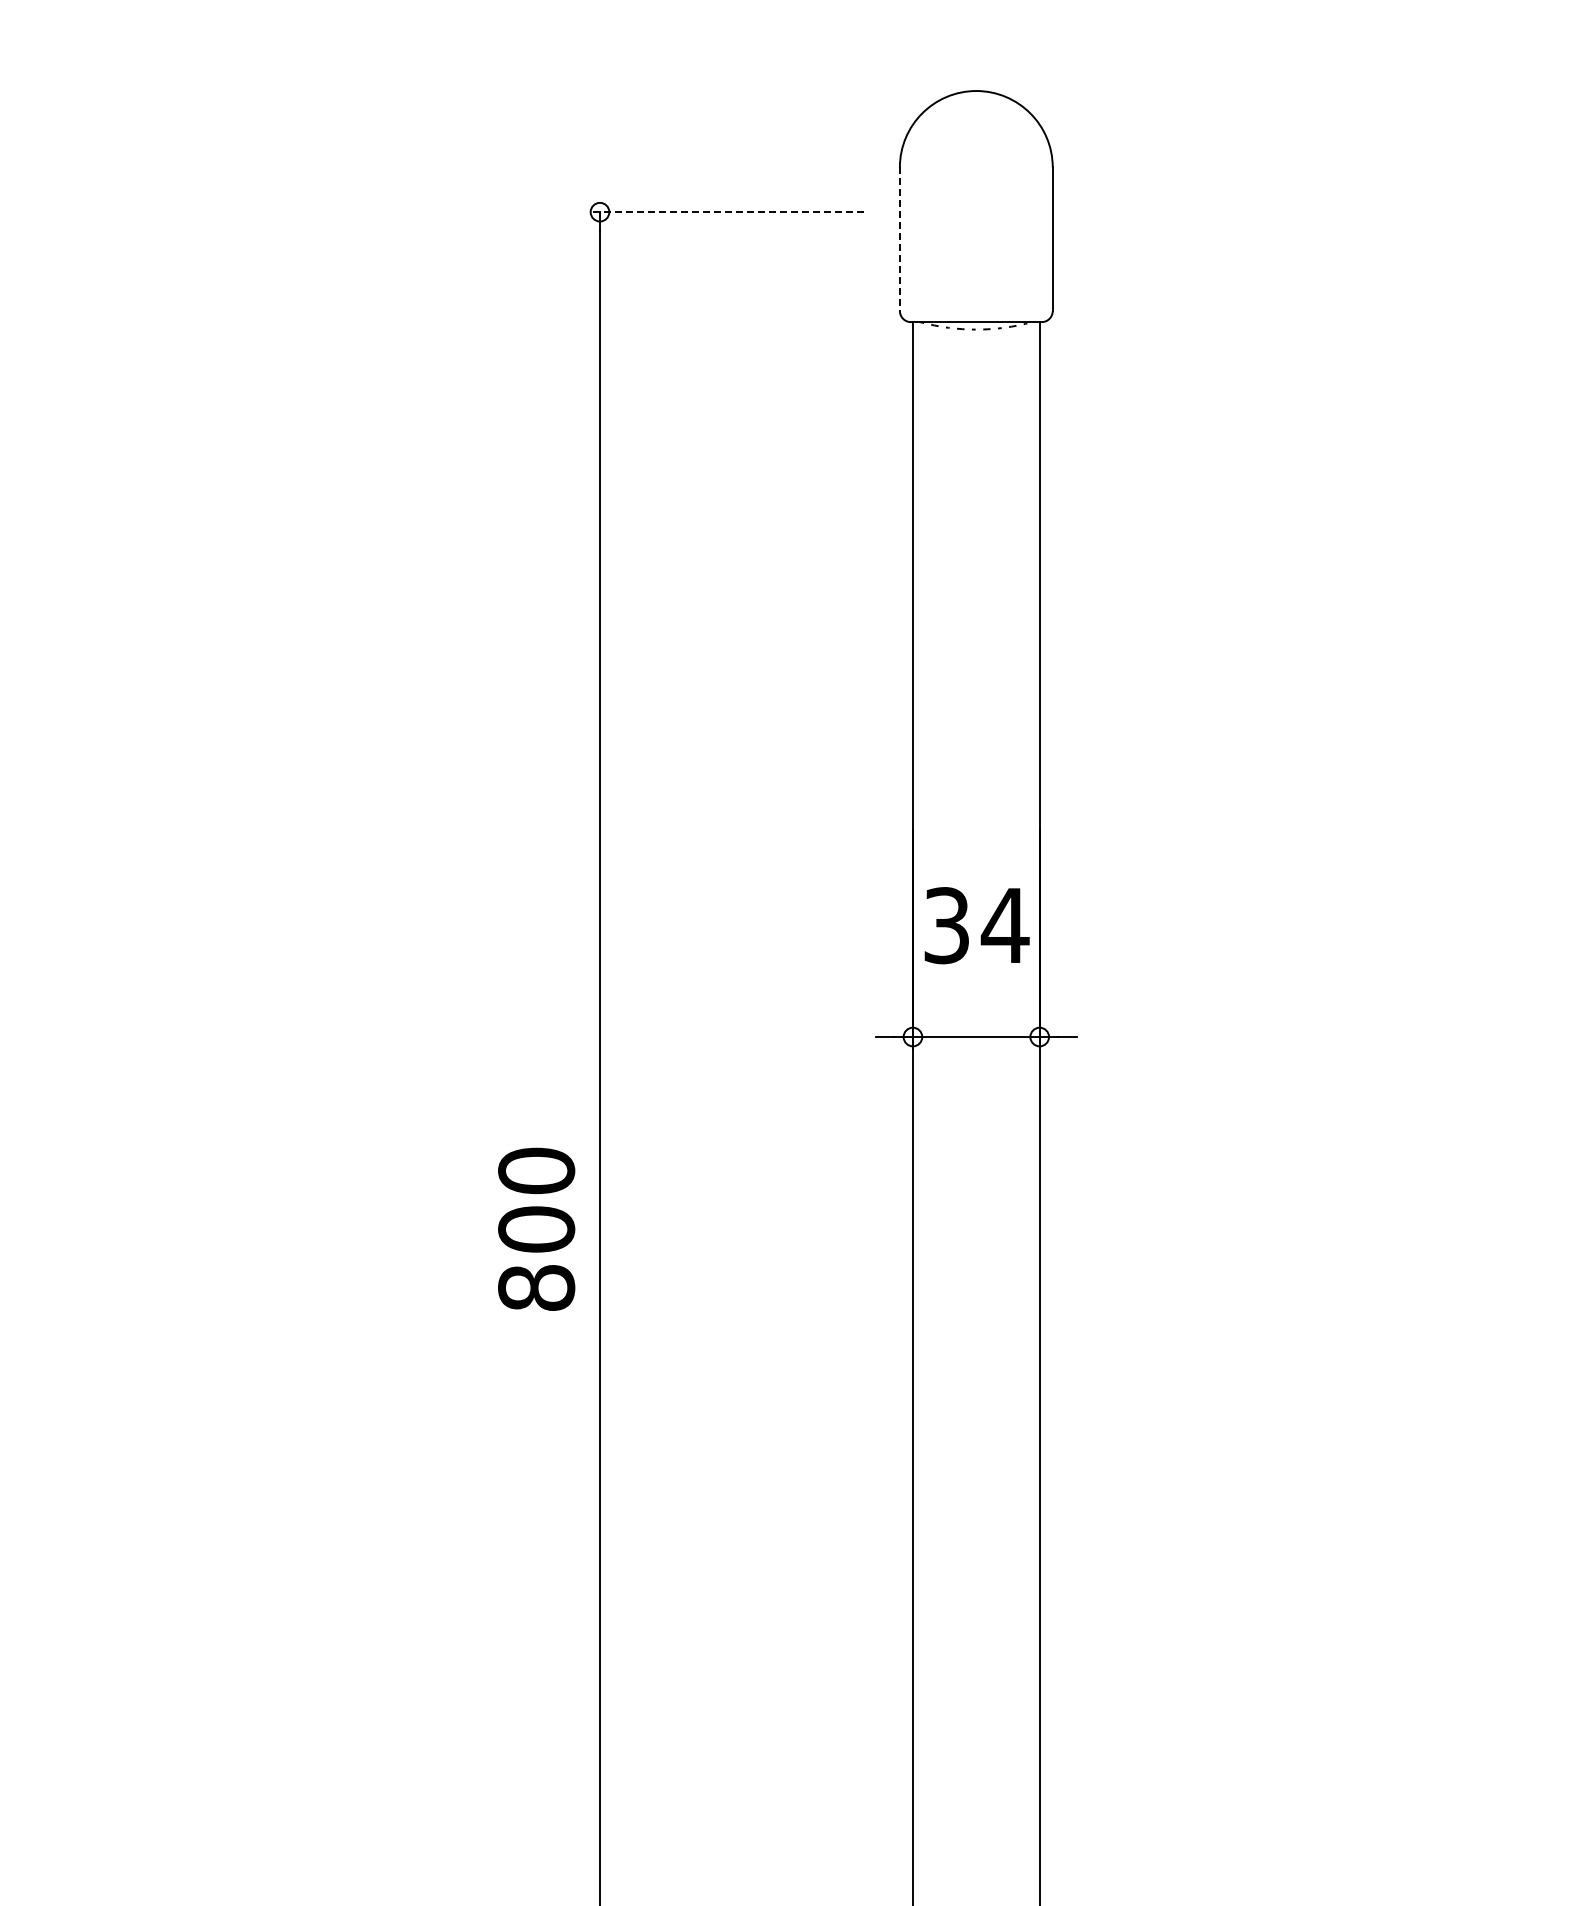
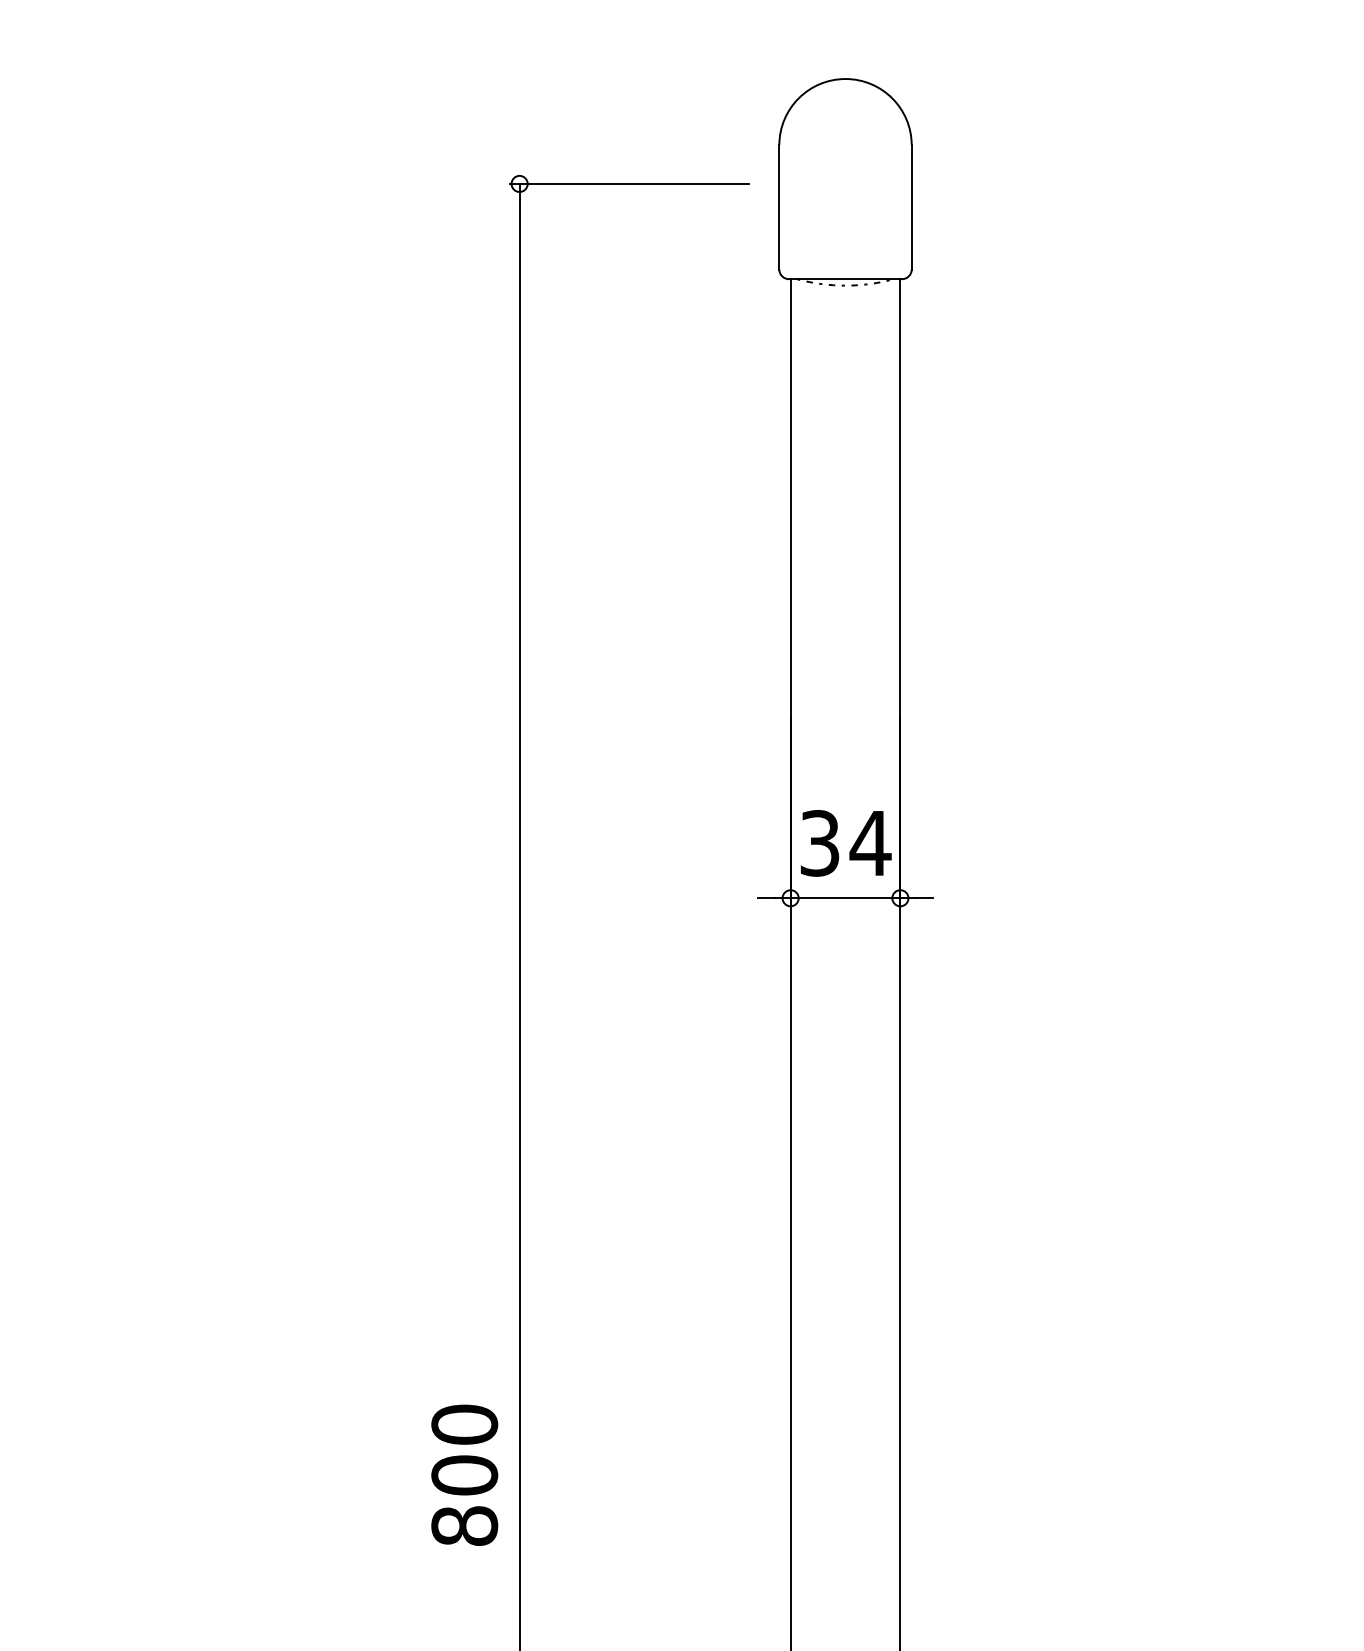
line: (726, 212) -> (629, 184), dashed -> solid
line: (899, 239) -> (778, 207), dashed -> solid
text: (976, 925) -> (845, 843), moved
text: (536, 1228) -> (464, 1474), moved

